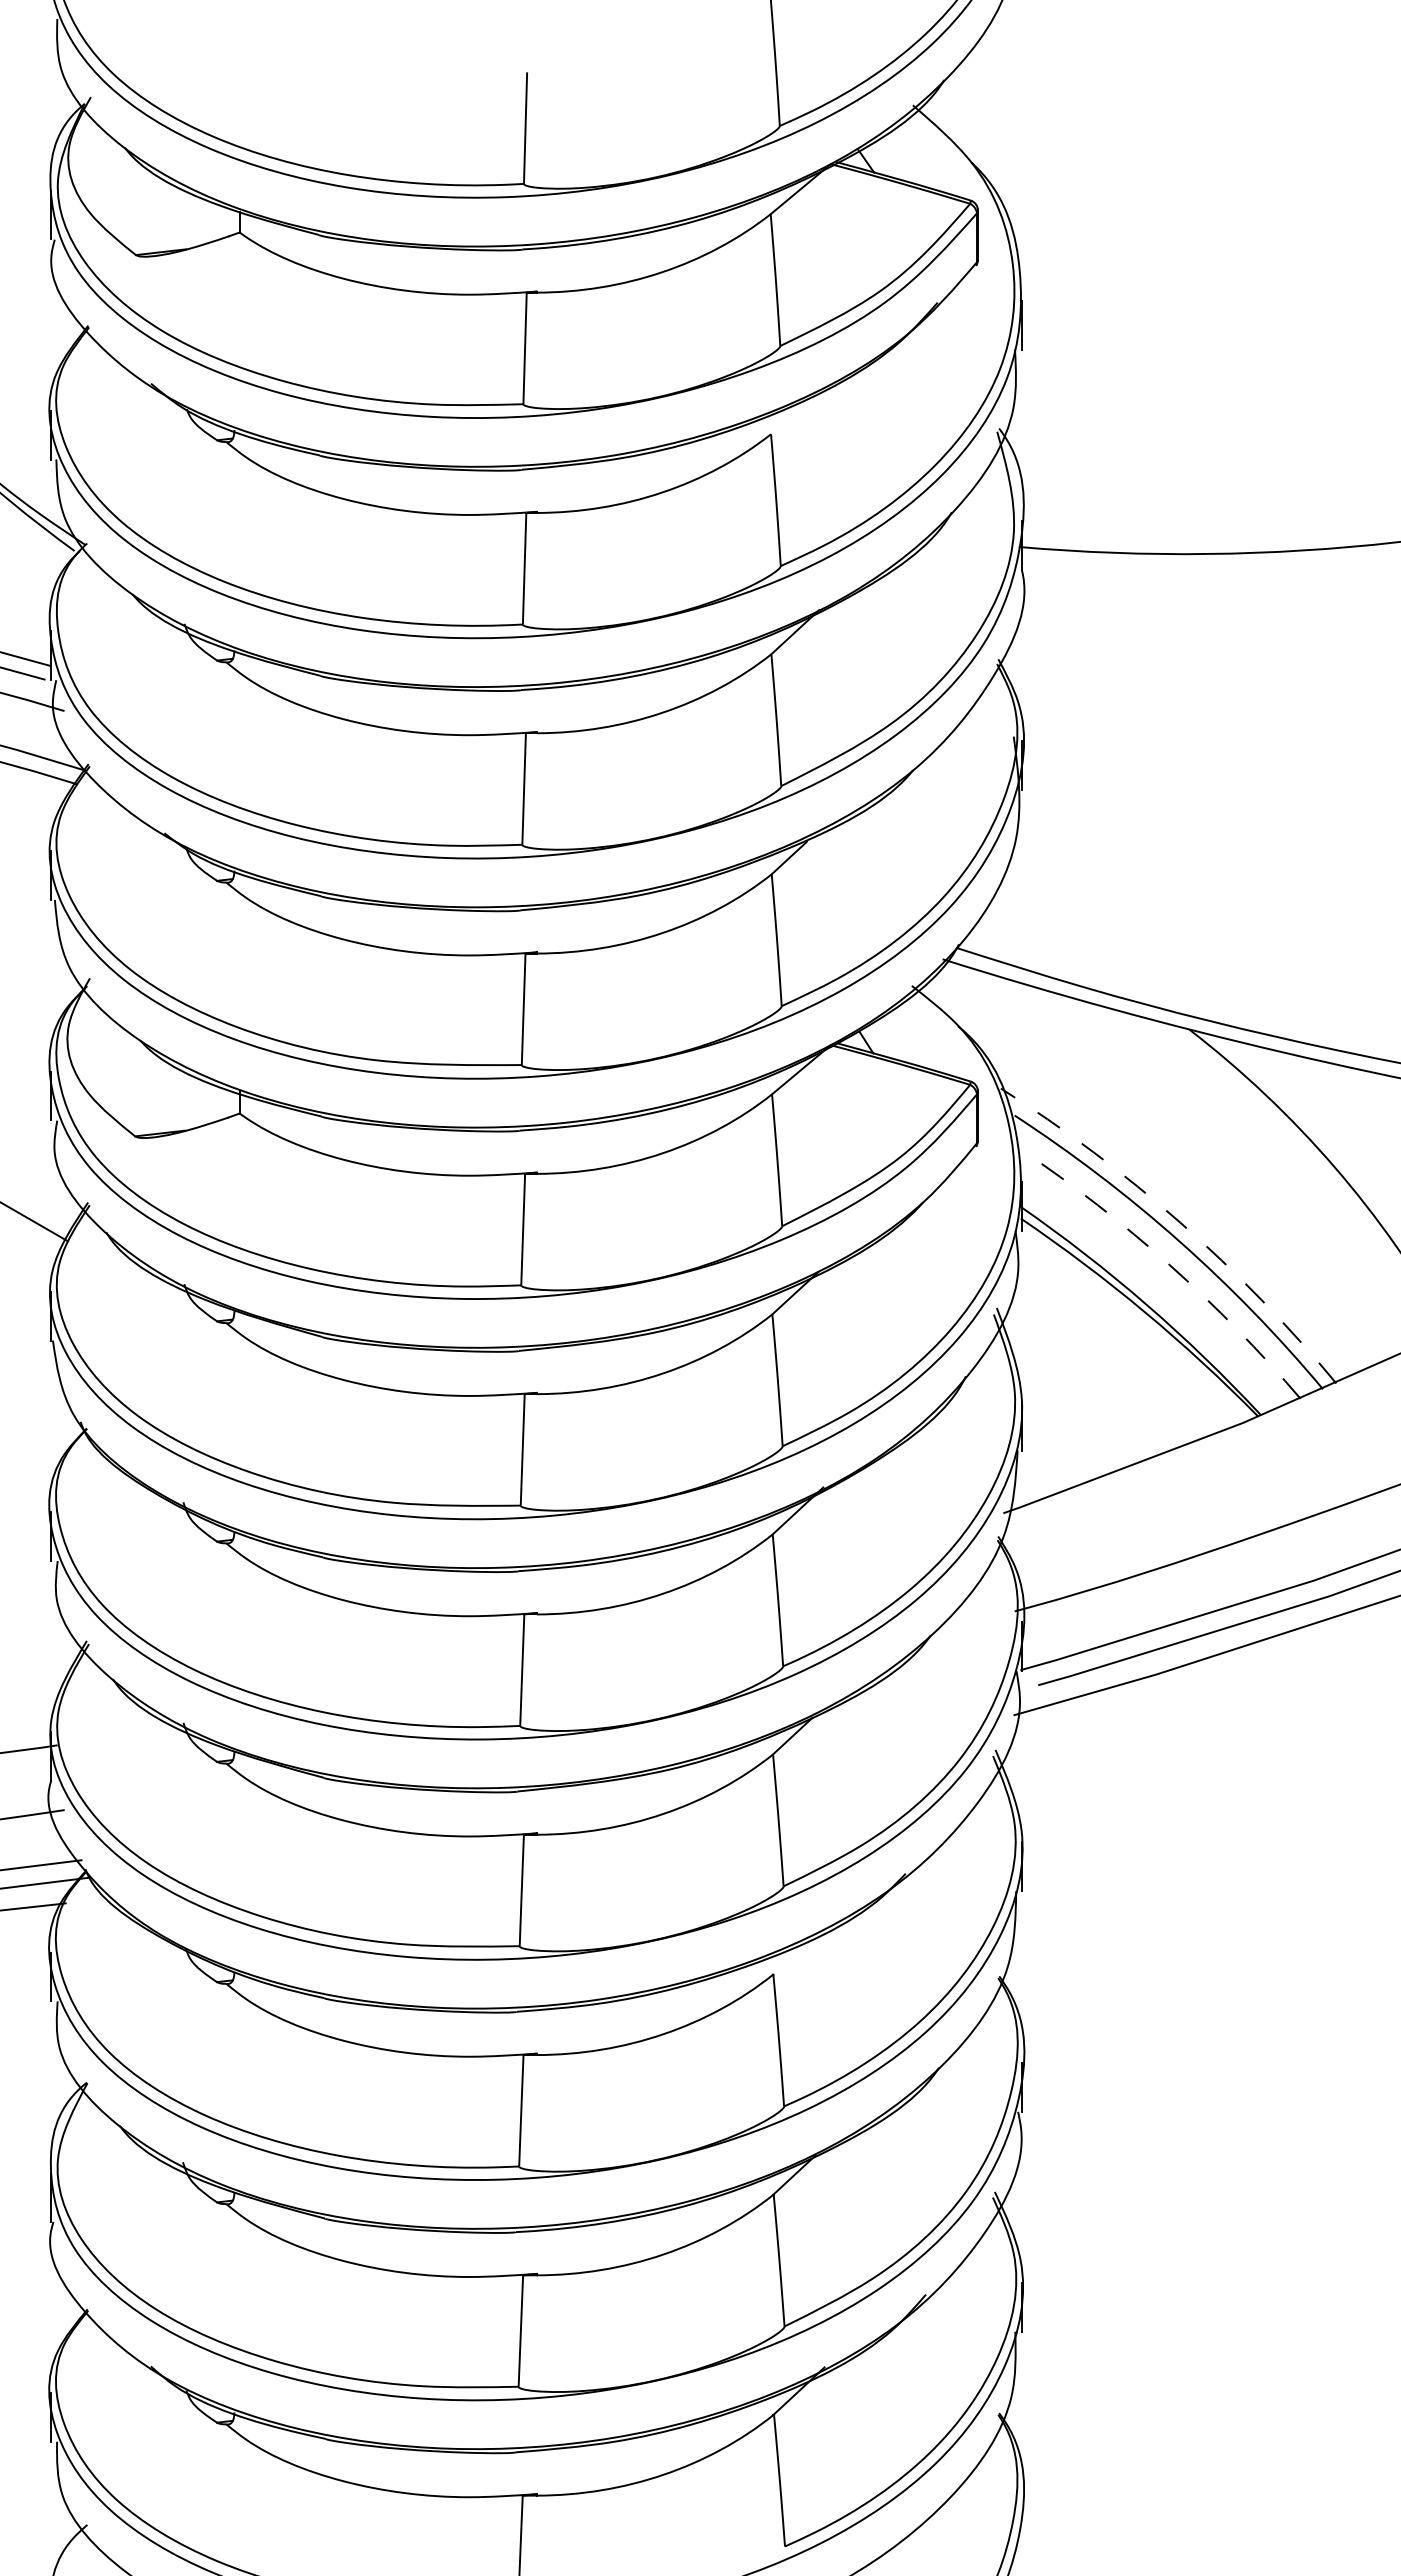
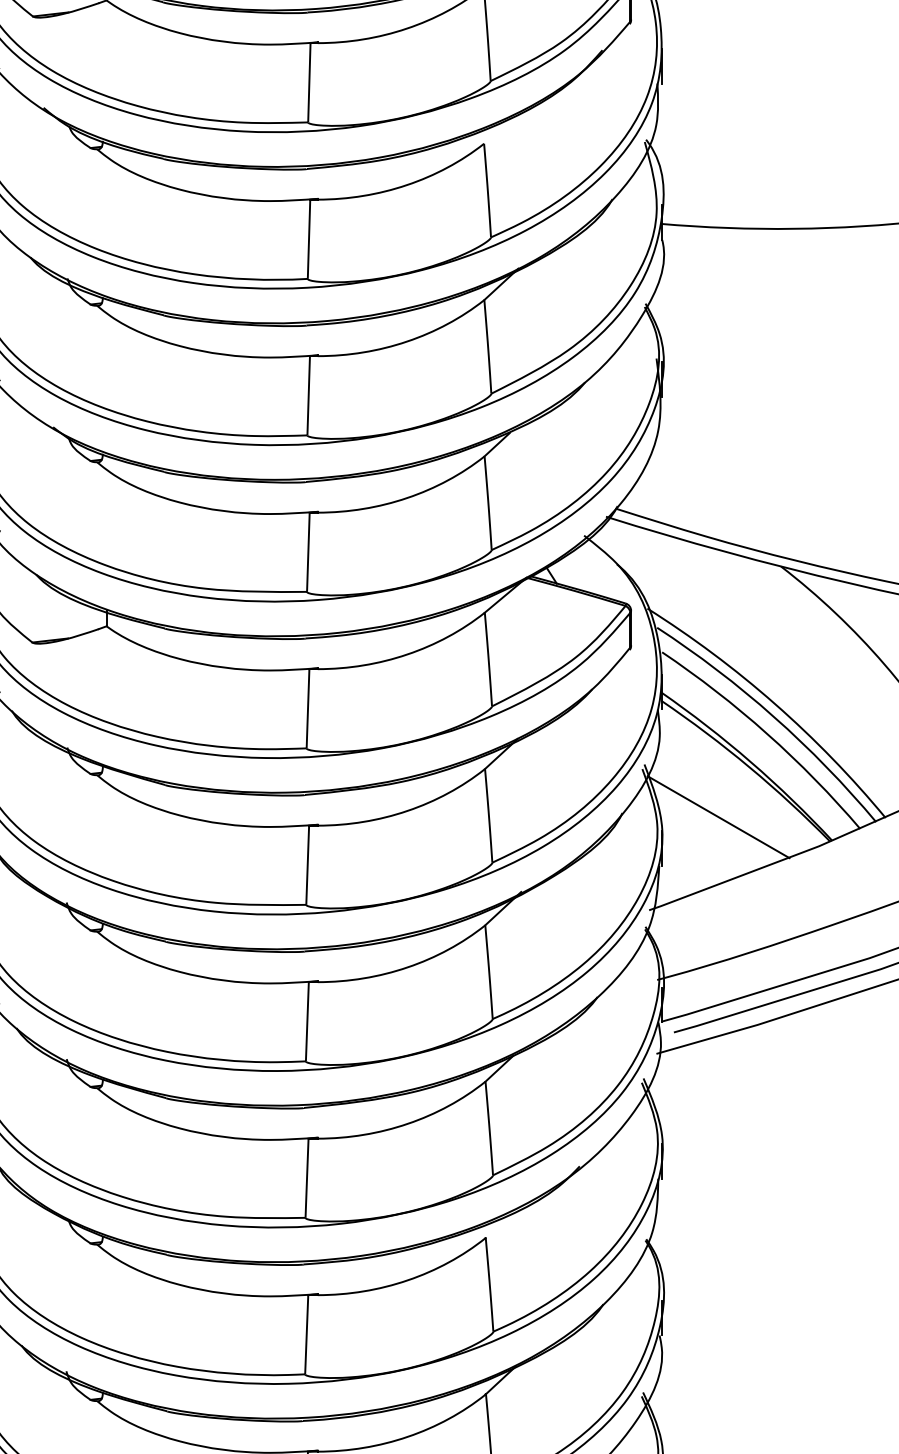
arc: (1180, 1222) -> (774, 703), dashed -> solid
arc: (1169, 1265) -> (767, 734), dashed -> solid
line: (1101, 1381) -> (718, 816), added

